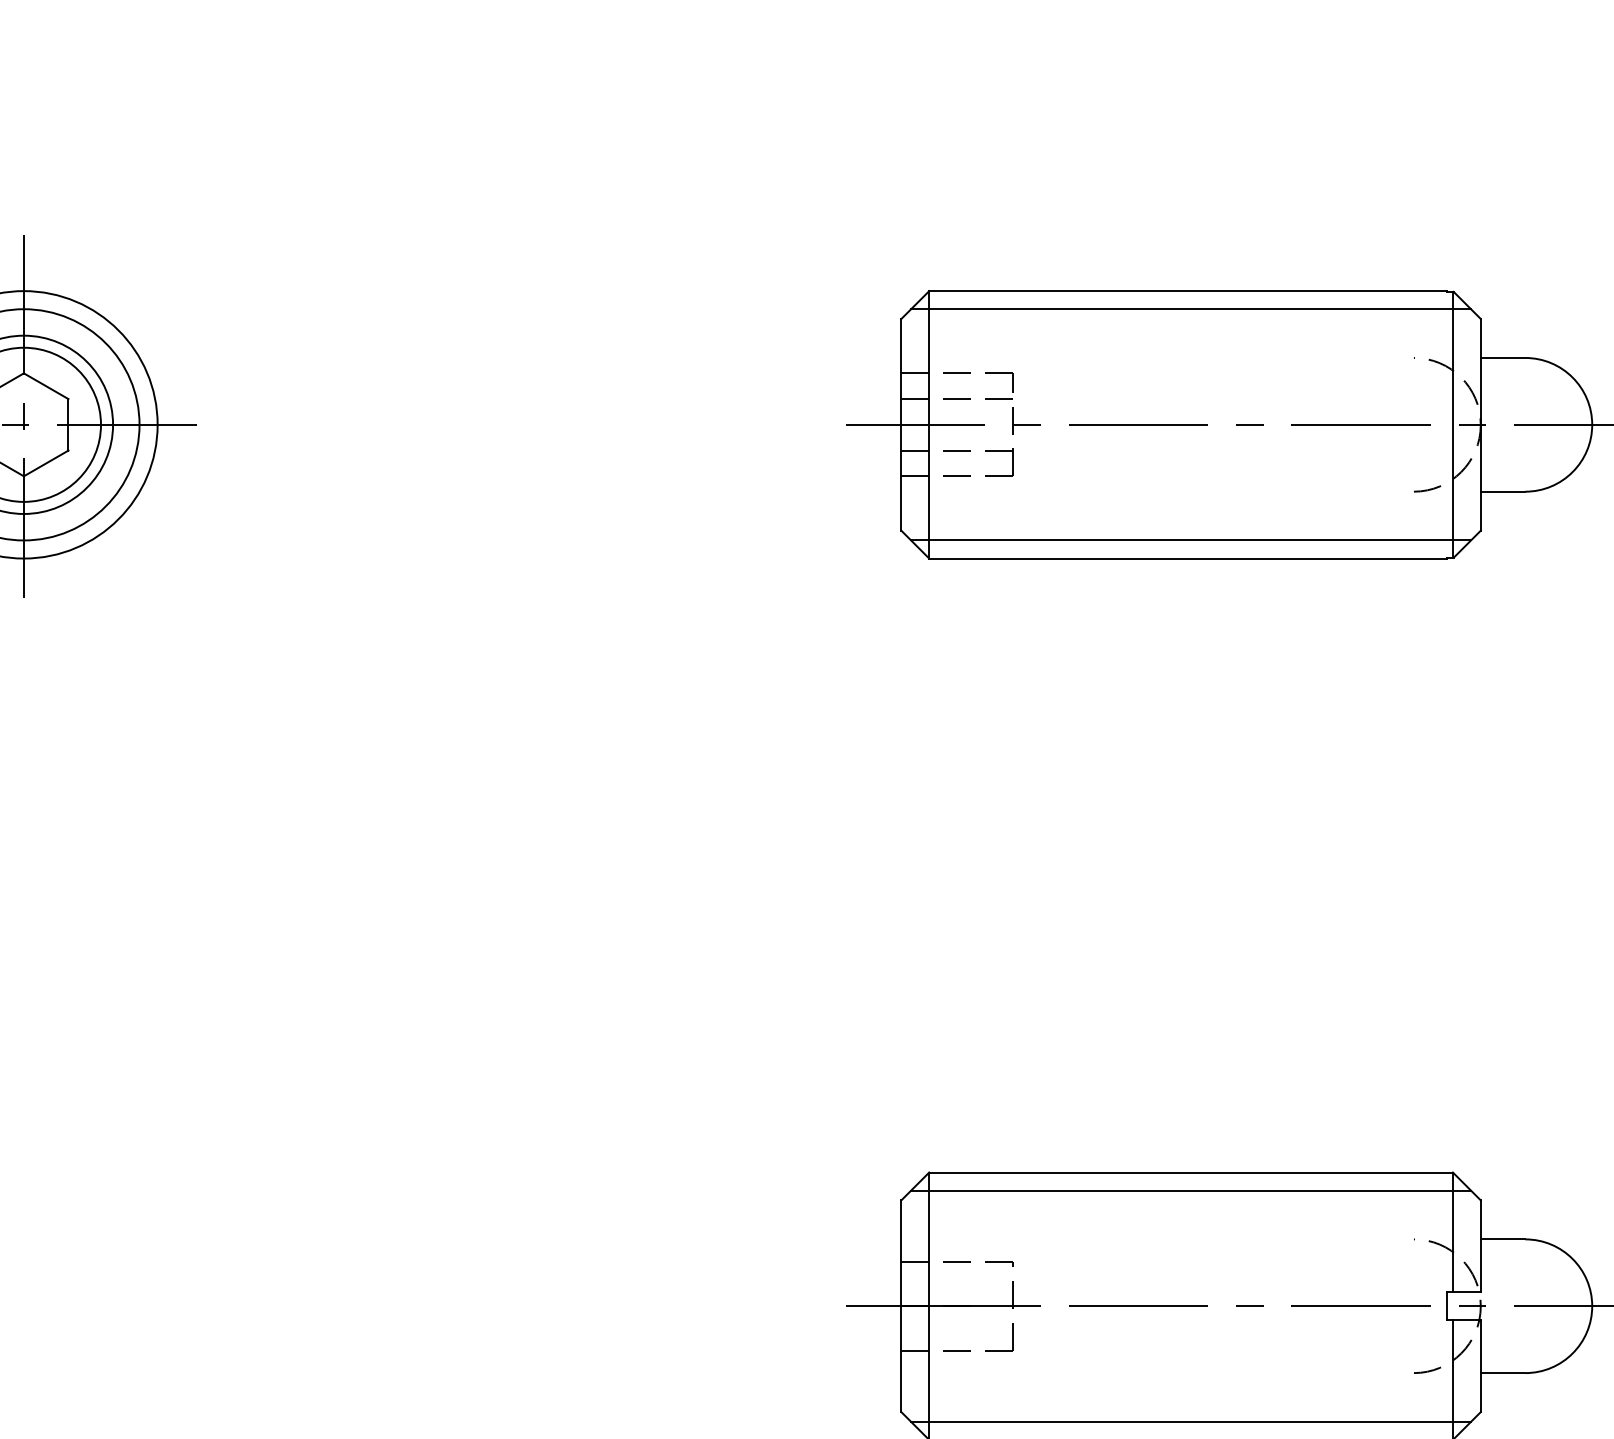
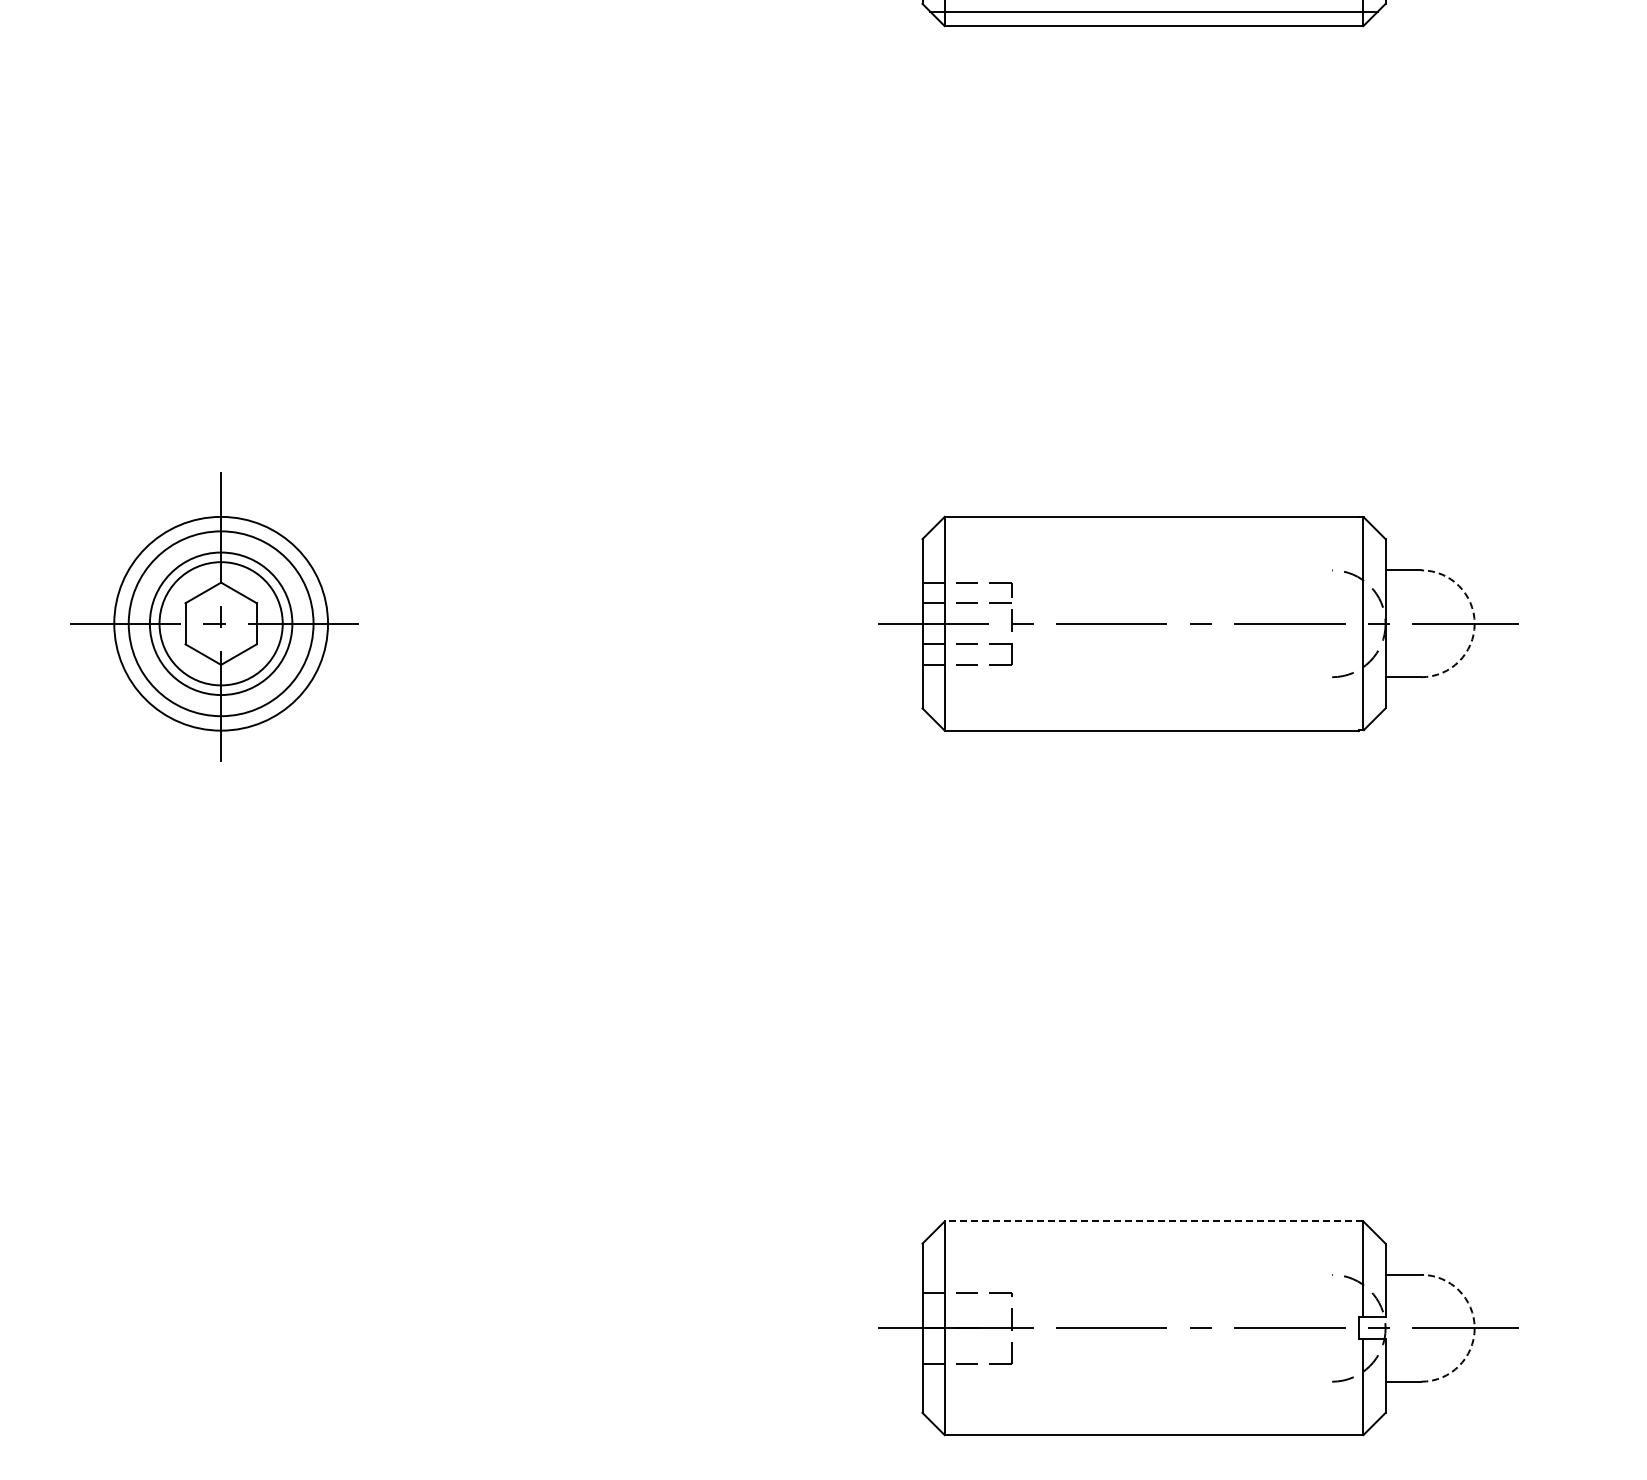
line: (1190, 309) -> (1153, 531), removed
arc: (1591, 424) -> (1474, 623), solid -> dashed
line: (1190, 540) -> (1153, 716), removed
line: (1190, 1172) -> (1153, 1221), solid -> dashed
line: (1190, 1190) -> (1153, 1235), removed
arc: (1591, 1306) -> (1474, 1328), solid -> dashed
line: (1190, 1421) -> (1153, 1420), removed

